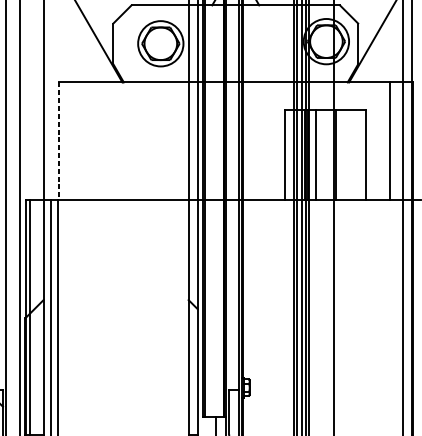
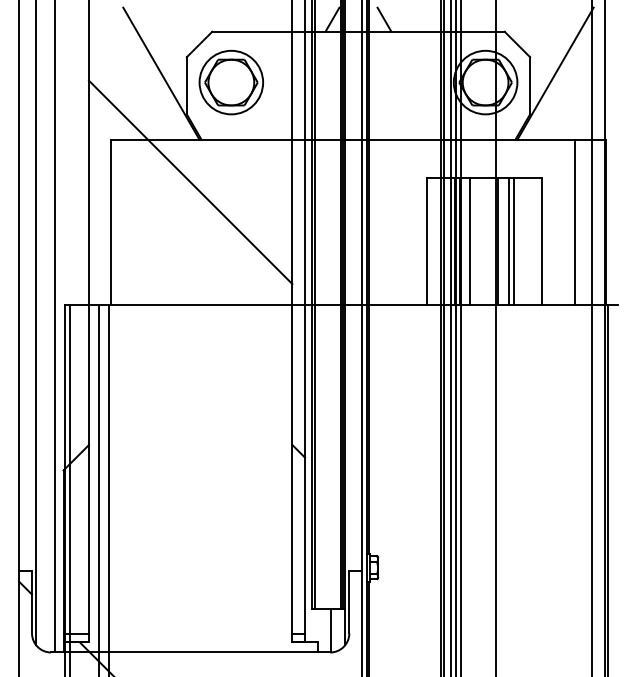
part: (160, 43) -> (230, 82), moved
line: (115, 112) -> (190, 182), added
line: (58, 141) -> (110, 222), dashed -> solid
line: (342, 154) -> (508, 241), added
line: (346, 154) -> (513, 241), added

